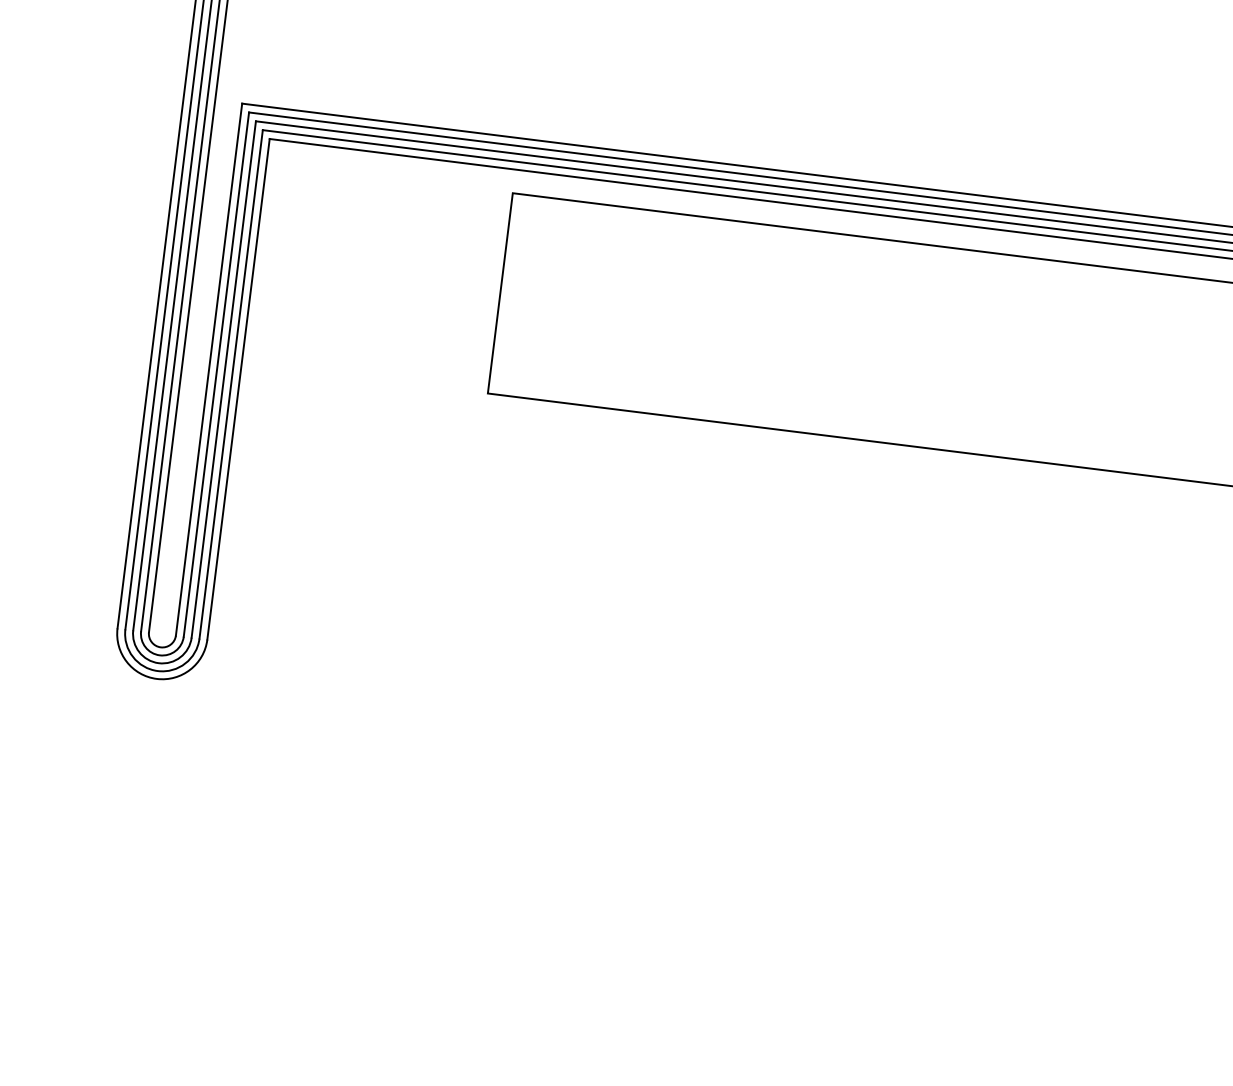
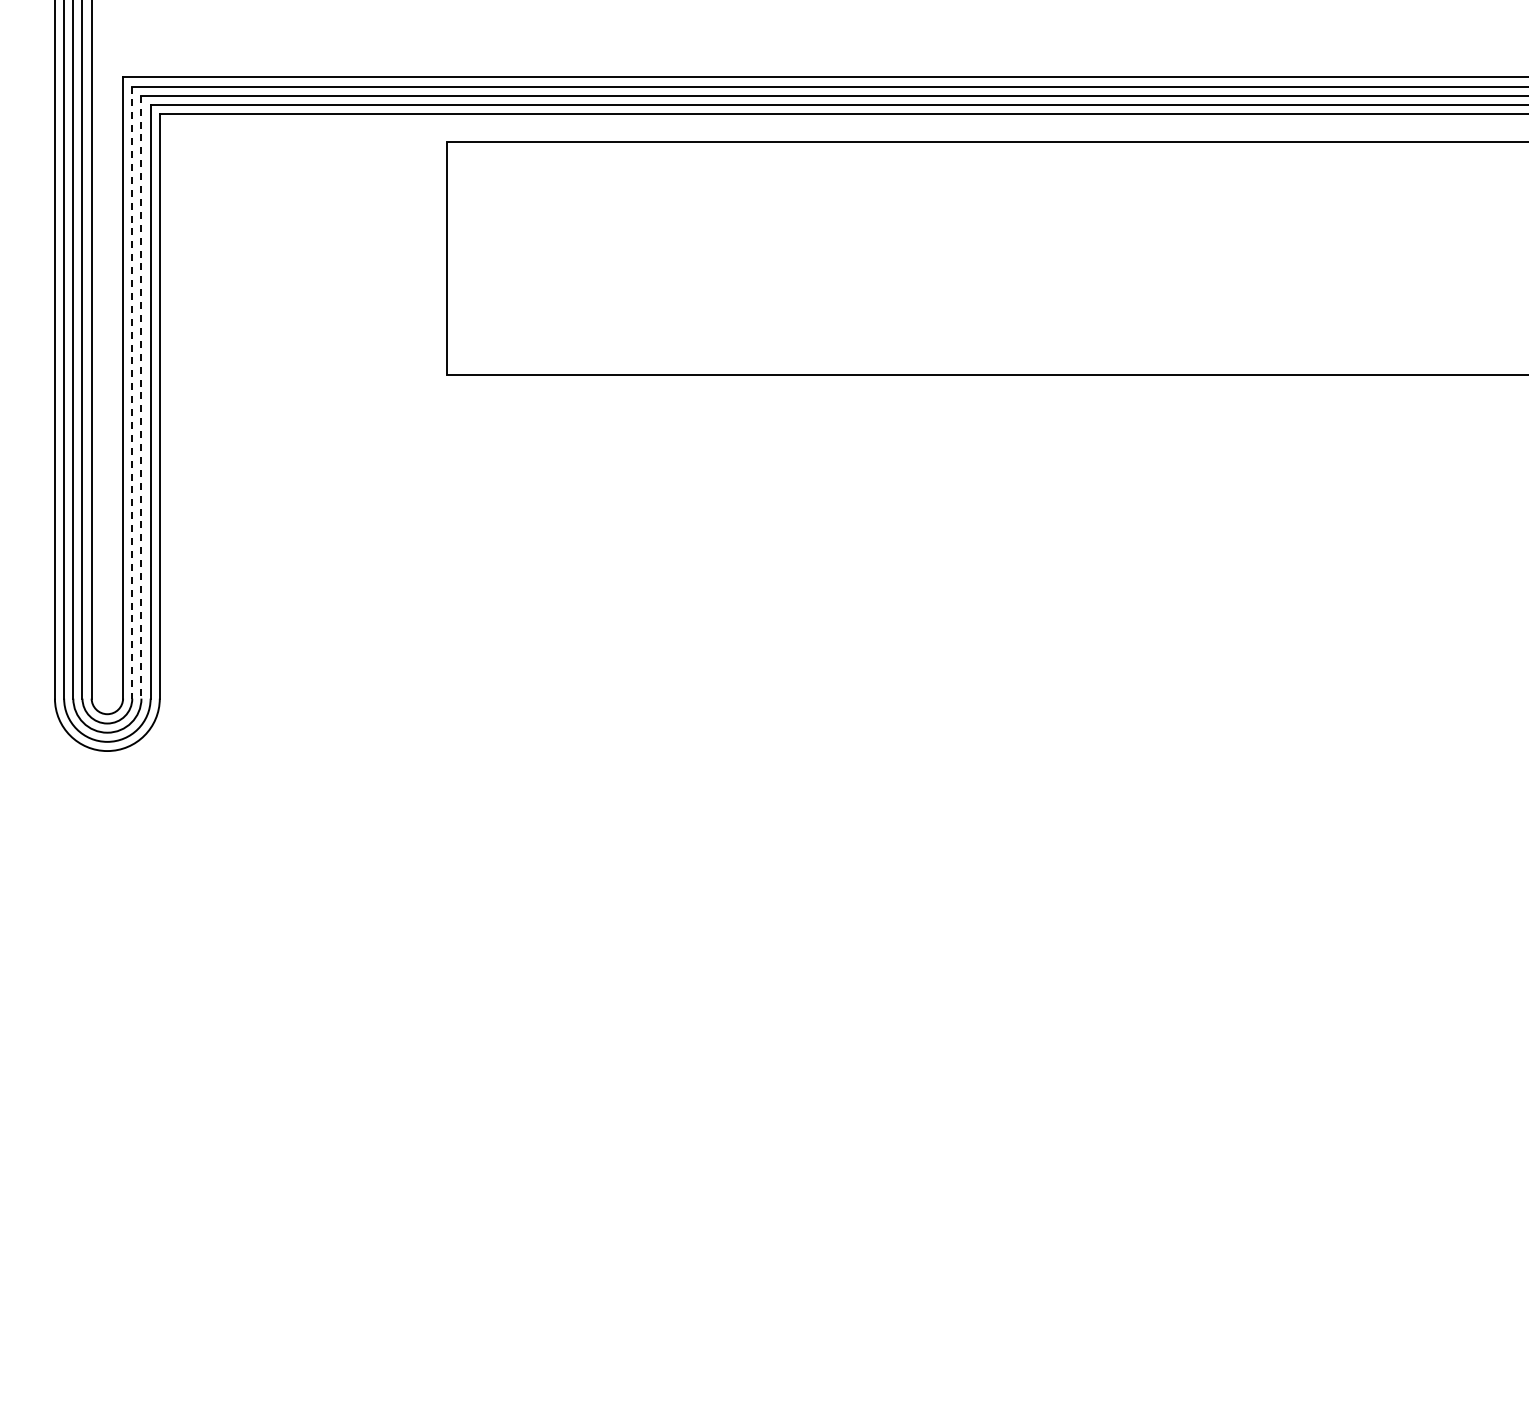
line: (216, 375) -> (132, 393), solid -> dashed
line: (223, 379) -> (141, 397), solid -> dashed

